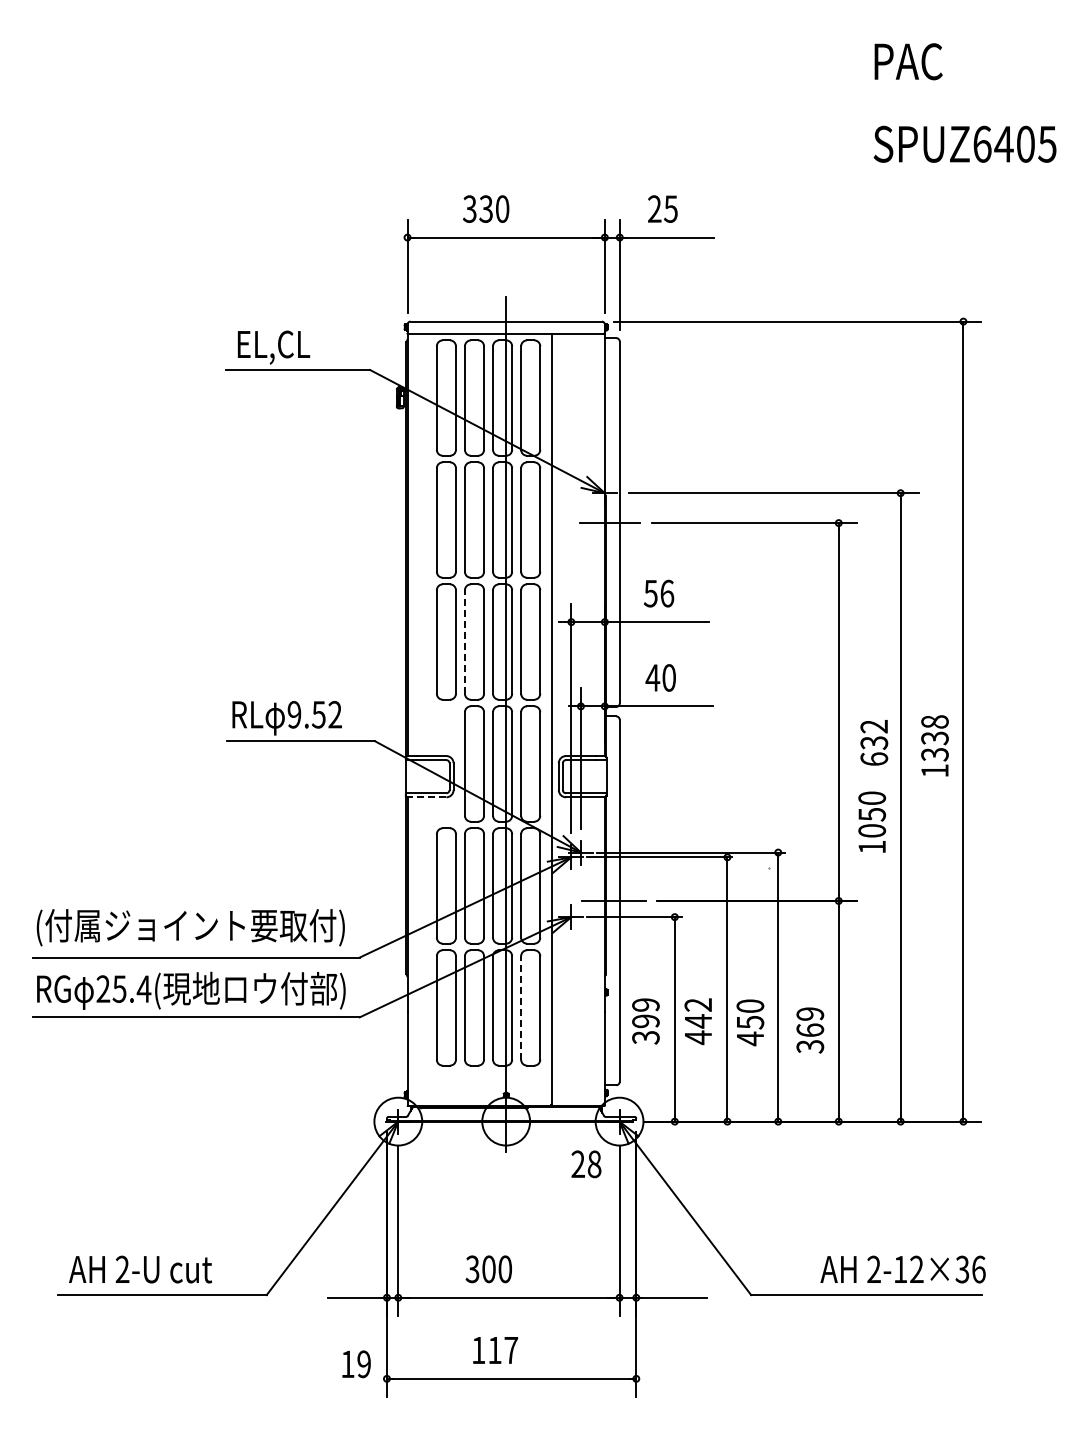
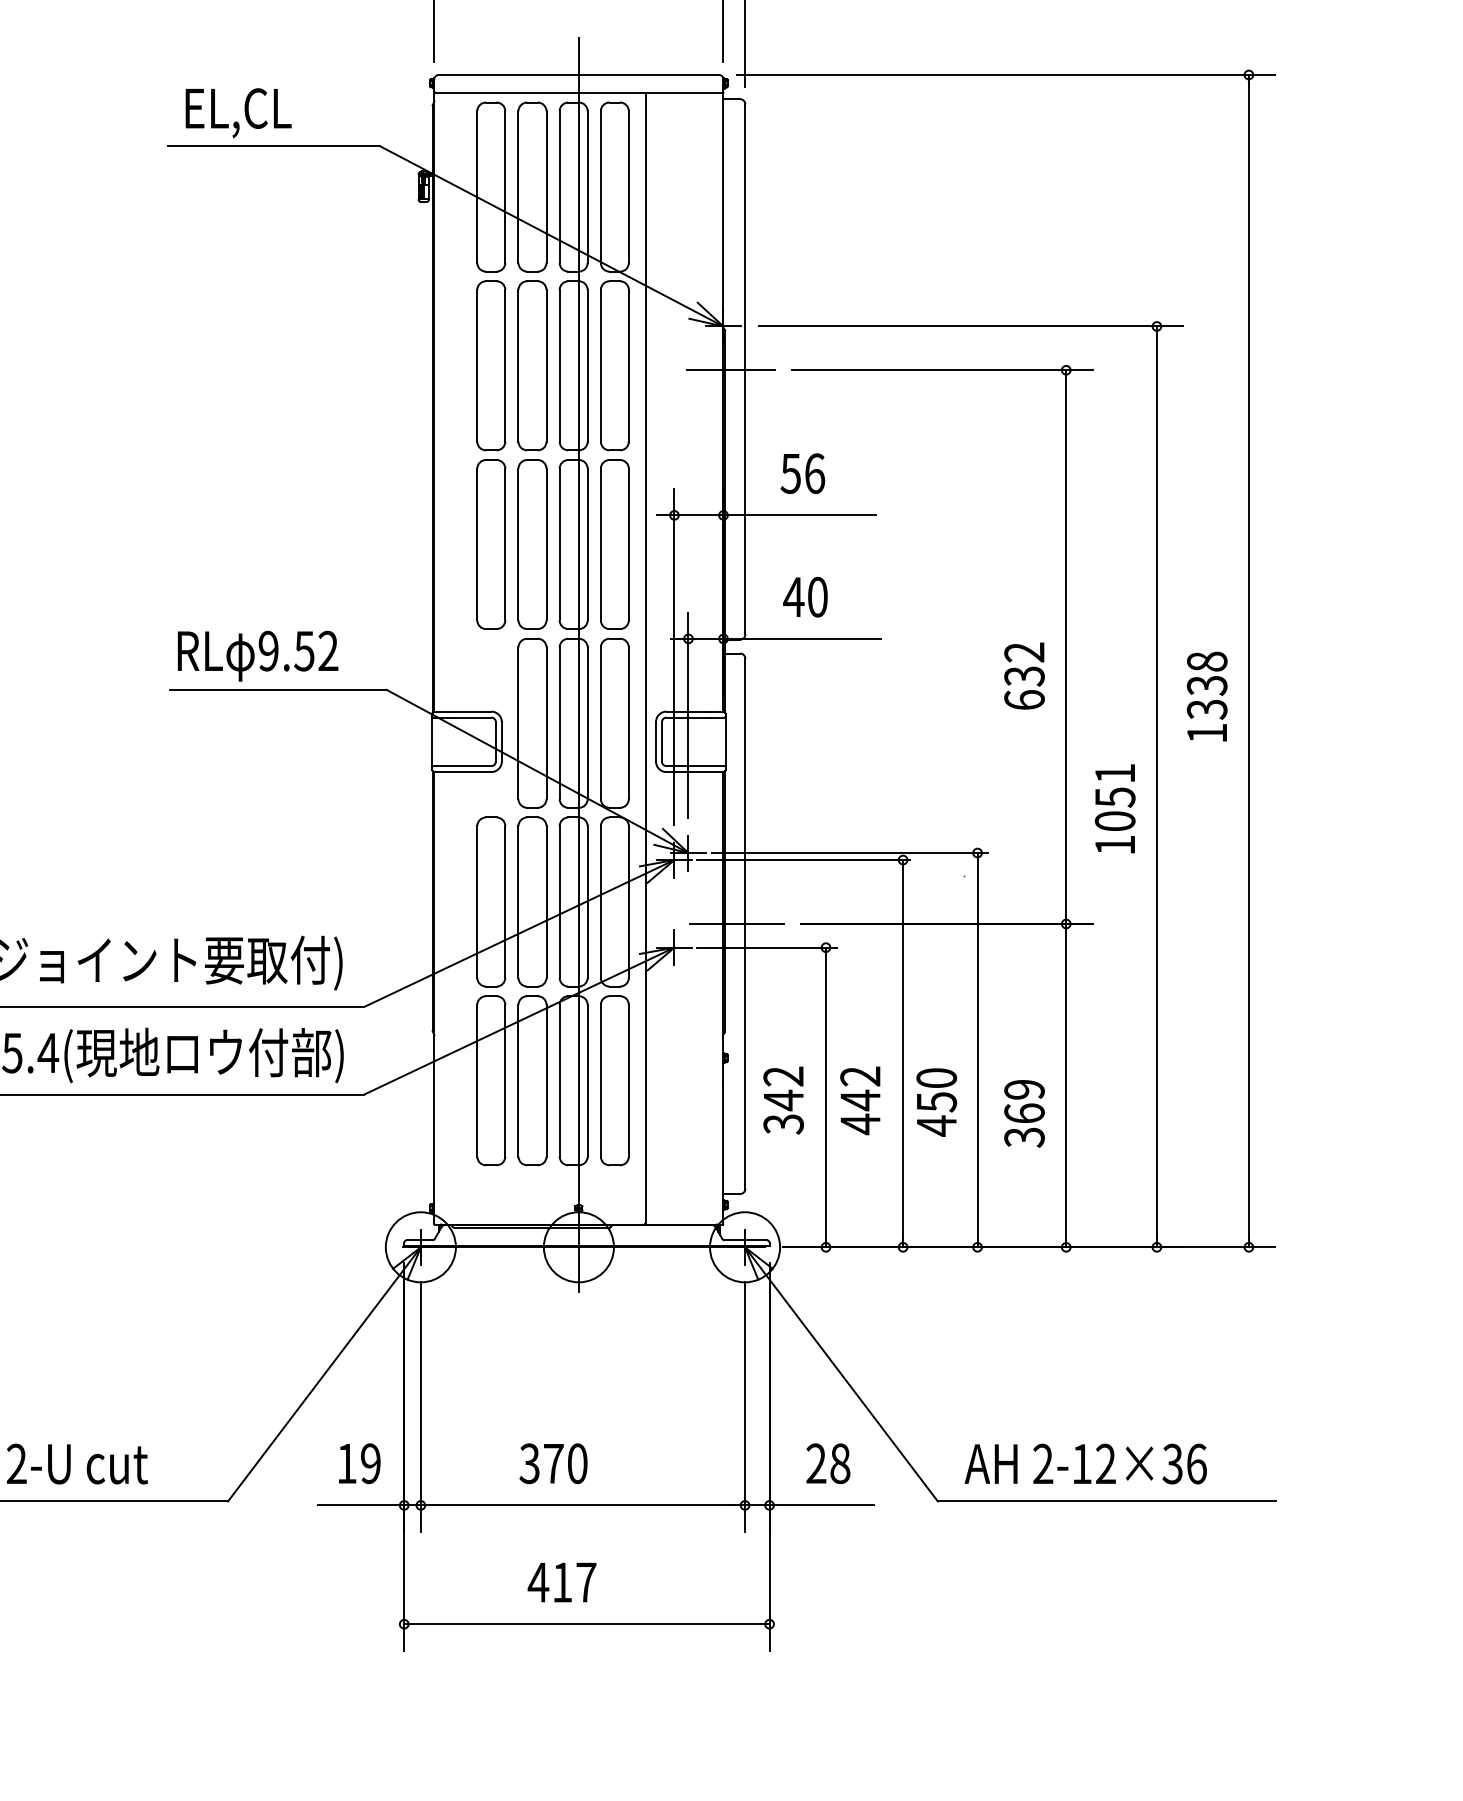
line: (464, 642) -> (517, 545), dashed -> solid
text: (874, 742) -> (1024, 675), moved
line: (426, 797) -> (462, 772), dashed -> solid
text: (872, 797) -> (1115, 772), 1050 -> 1051
line: (521, 1007) -> (601, 1080), dashed -> solid
text: (645, 1013) -> (783, 1088), 399 -> 342
text: (586, 1164) -> (828, 1463), moved
text: (488, 1269) -> (552, 1463), 300 -> 370
text: (902, 1269) -> (1084, 1463), moved
text: (478, 1350) -> (538, 1582), 117 -> 417
text: (356, 1364) -> (359, 1463), moved

